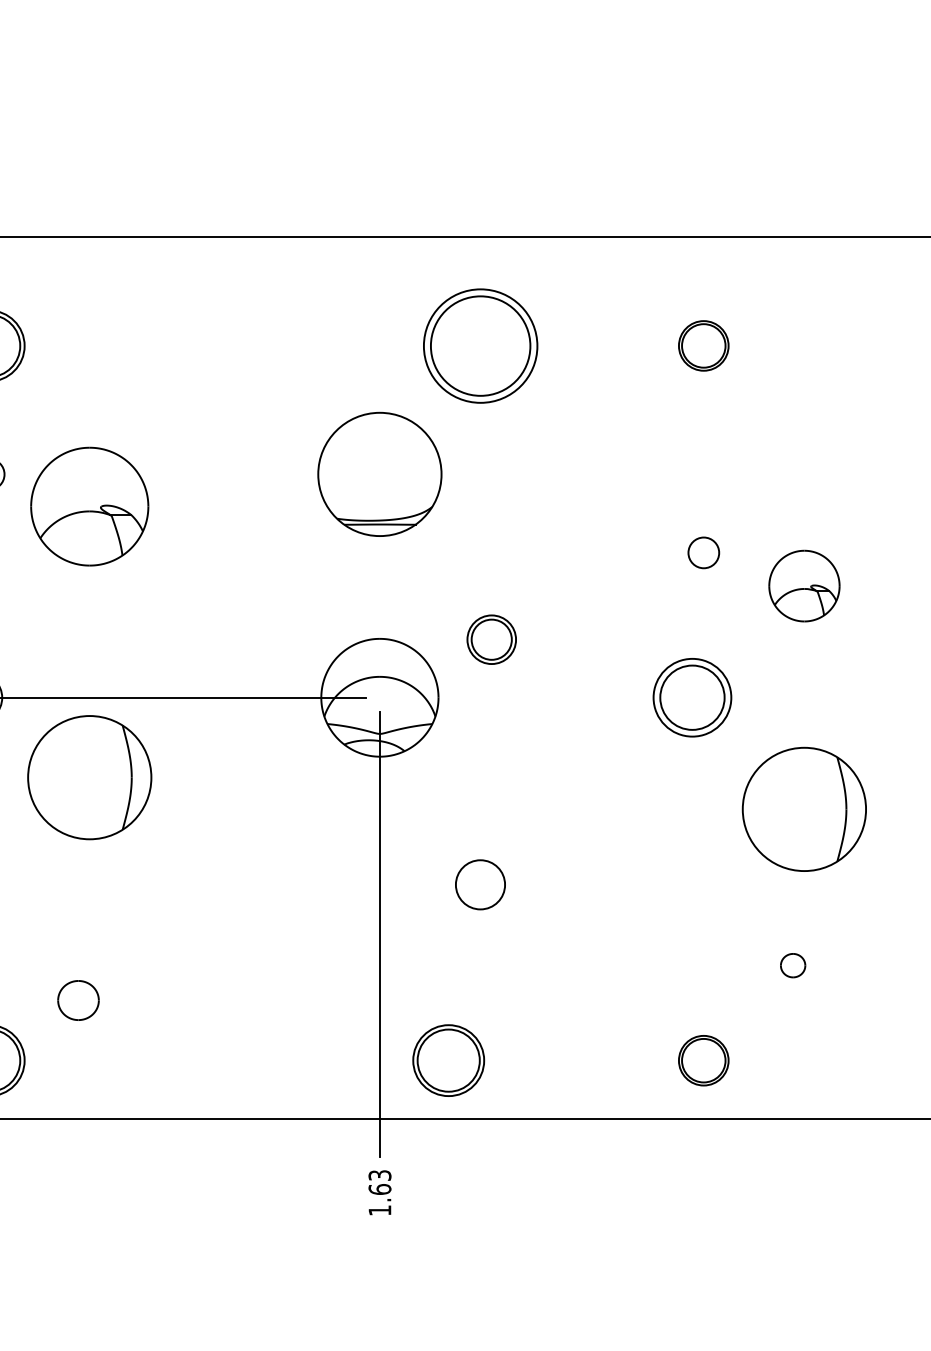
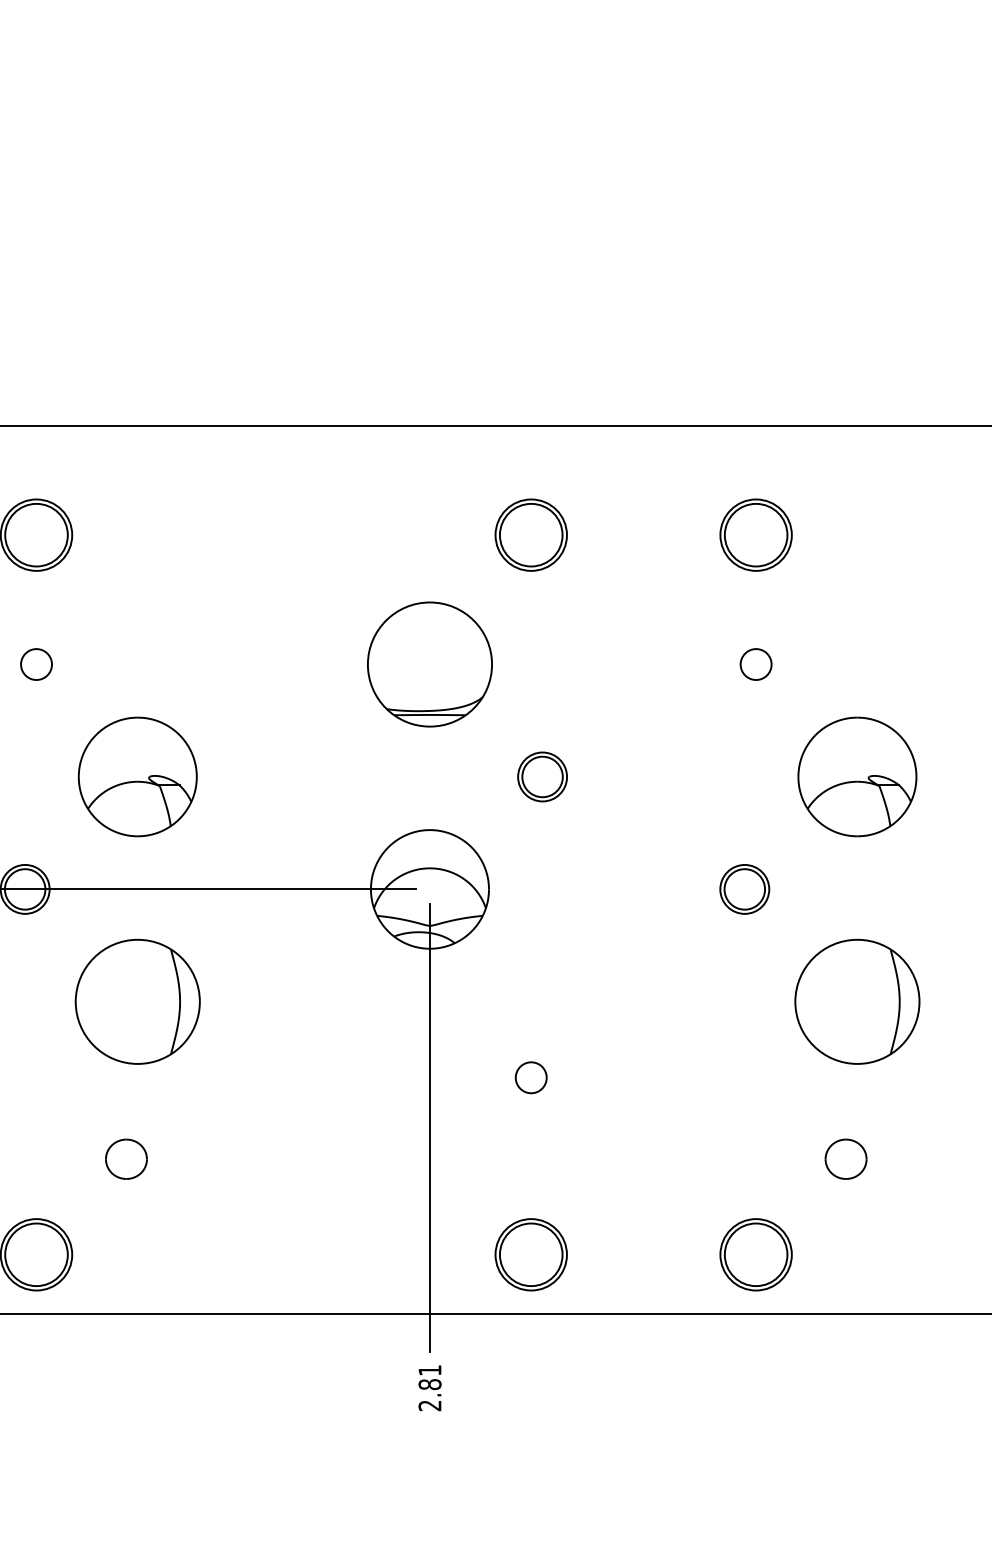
part: (479, 345) -> (530, 534), size x0.62
part: (703, 345) -> (755, 534), size x1.43
part: (89, 506) -> (137, 776), moved
circle: (703, 552) -> (755, 664), moved
part: (804, 585) -> (857, 776), size x1.67
part: (491, 639) -> (542, 776), moved
part: (692, 697) -> (744, 889), size x0.62
part: (89, 777) -> (137, 1001), moved
circle: (479, 884) -> (530, 1077), size x0.62
part: (792, 964) -> (845, 1158), size x1.67
part: (78, 999) -> (126, 1158), moved
part: (447, 1060) -> (530, 1254), moved
part: (703, 1060) -> (755, 1254), size x1.43
text: (379, 1193) -> (429, 1388), 1.63 -> 2.81

